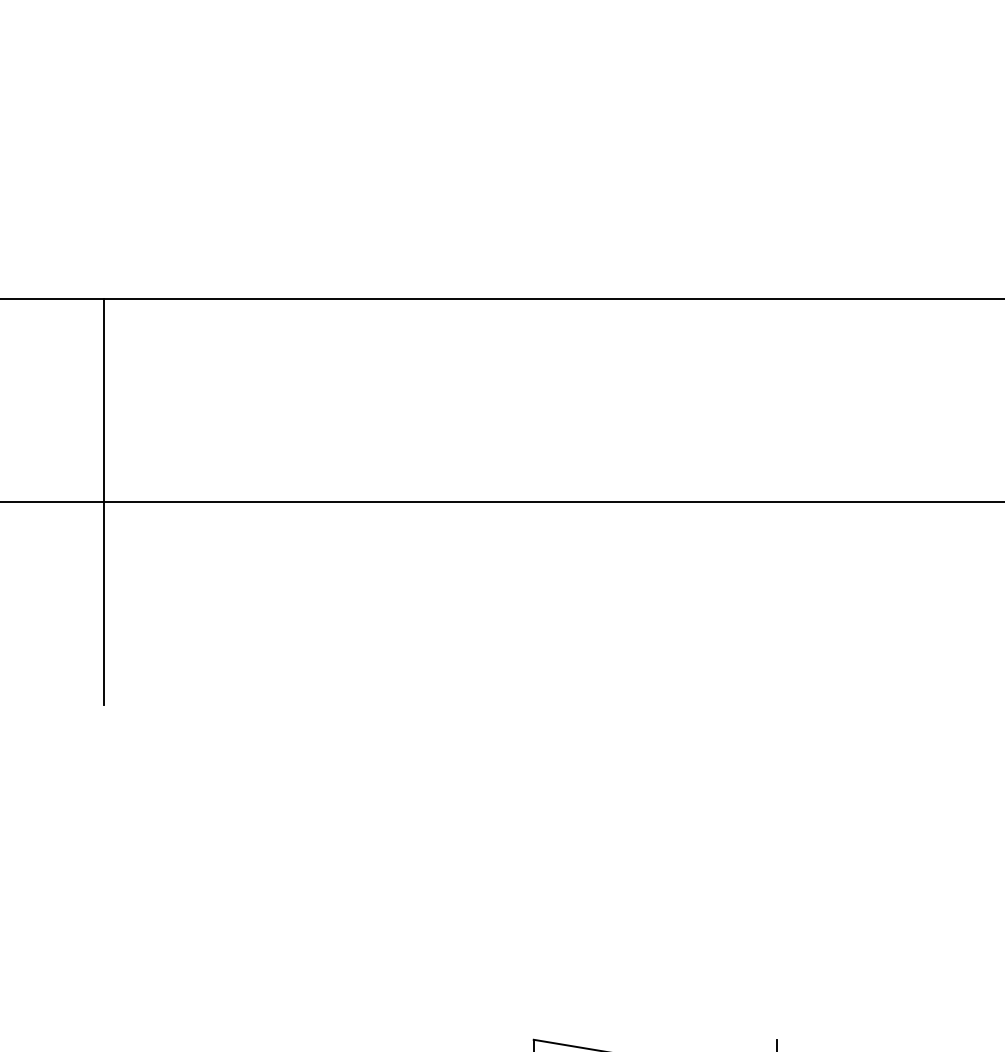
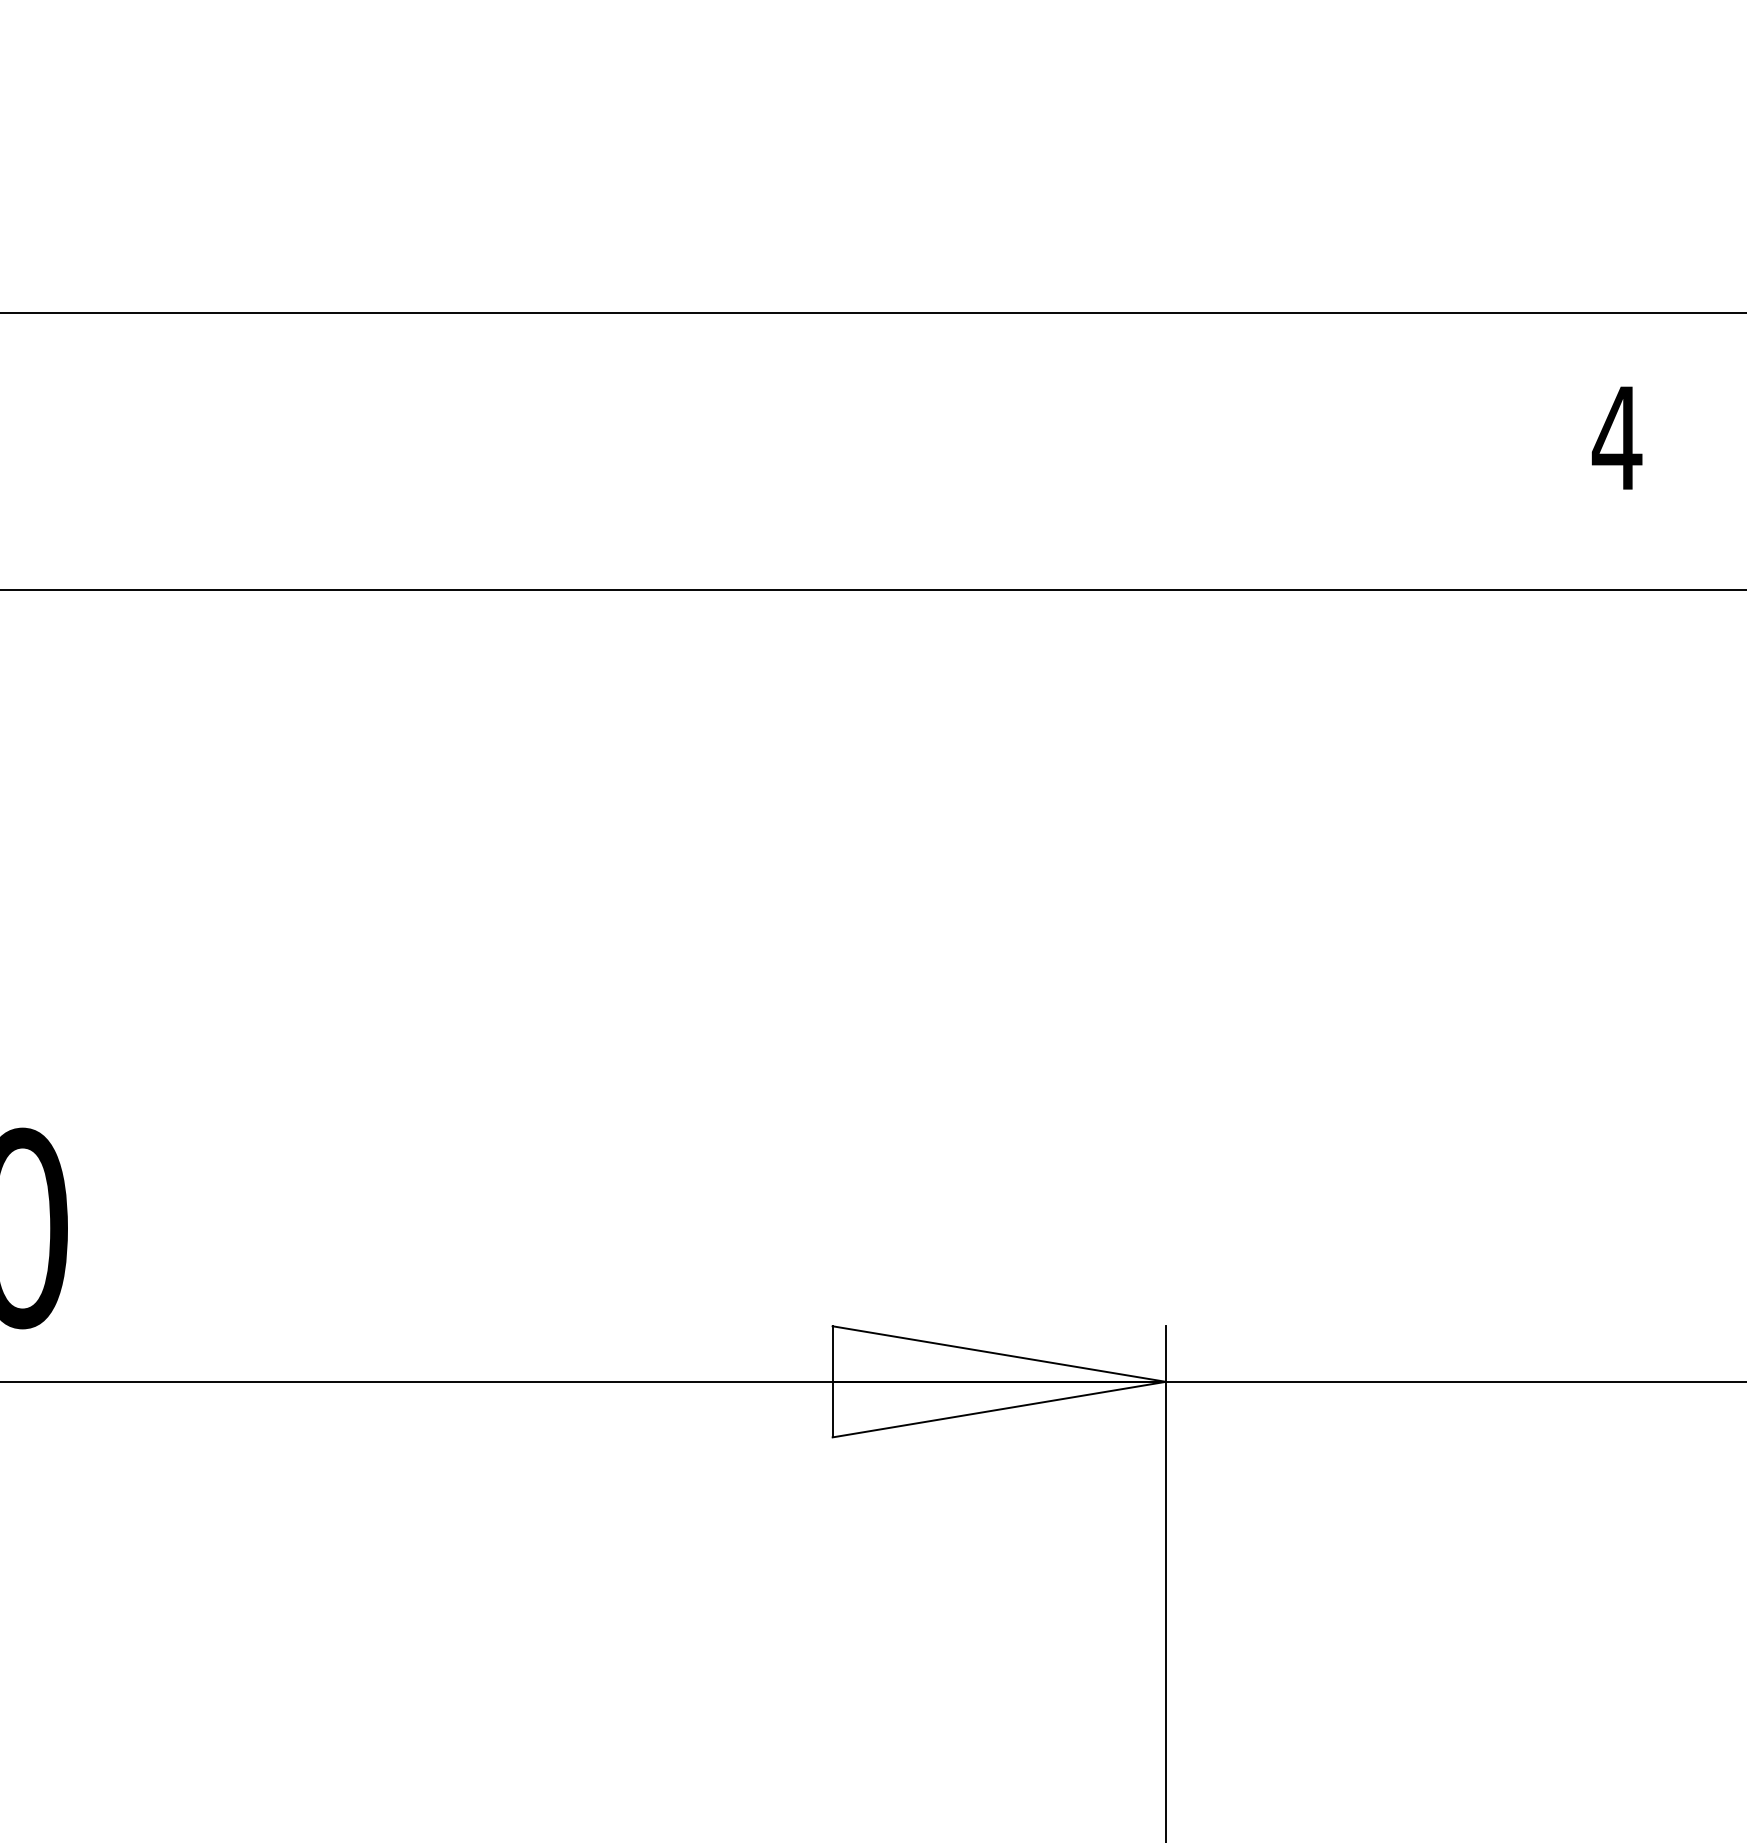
line: (103, 501) -> (244, 590), removed

